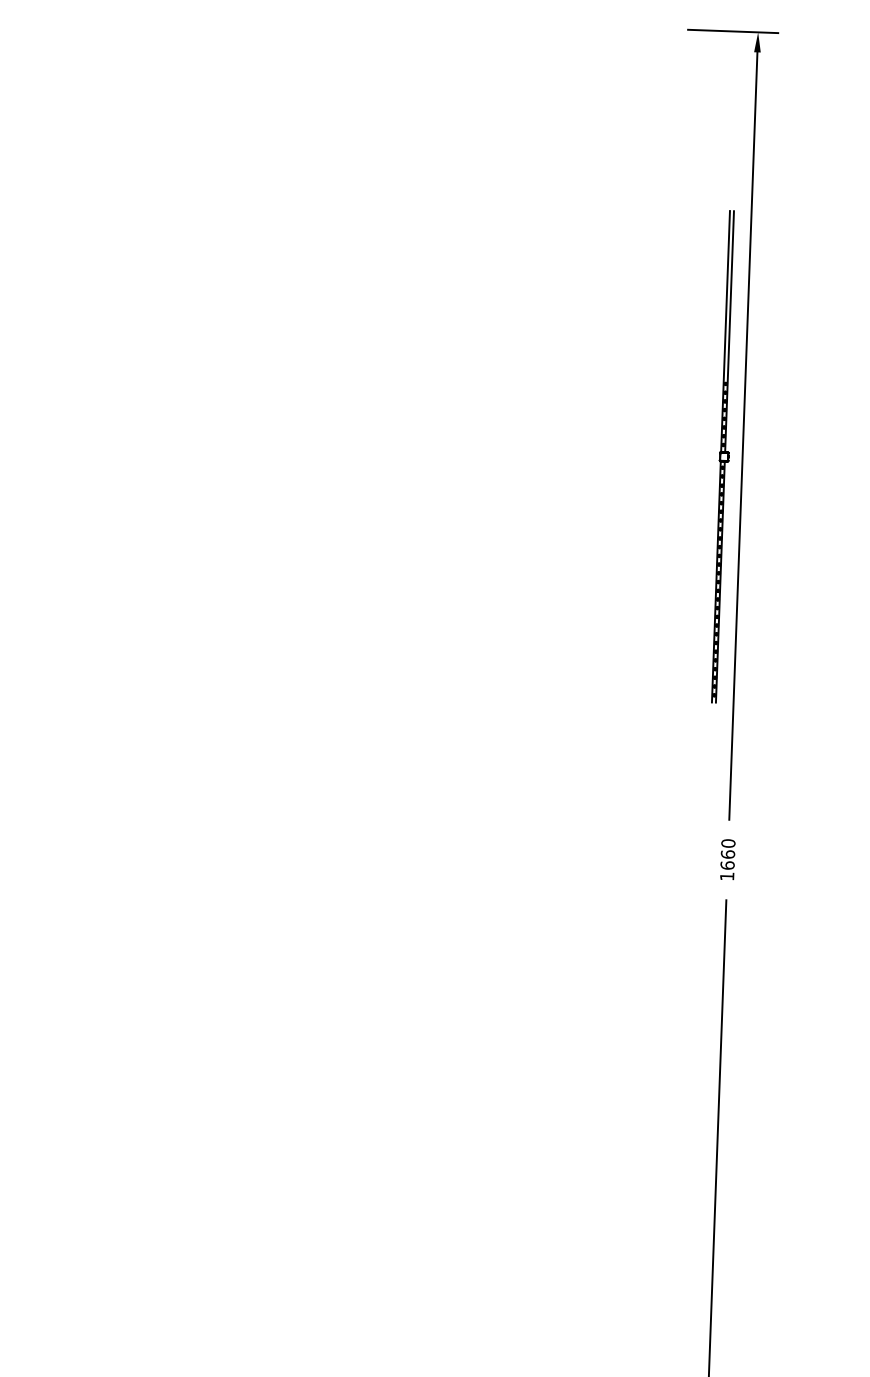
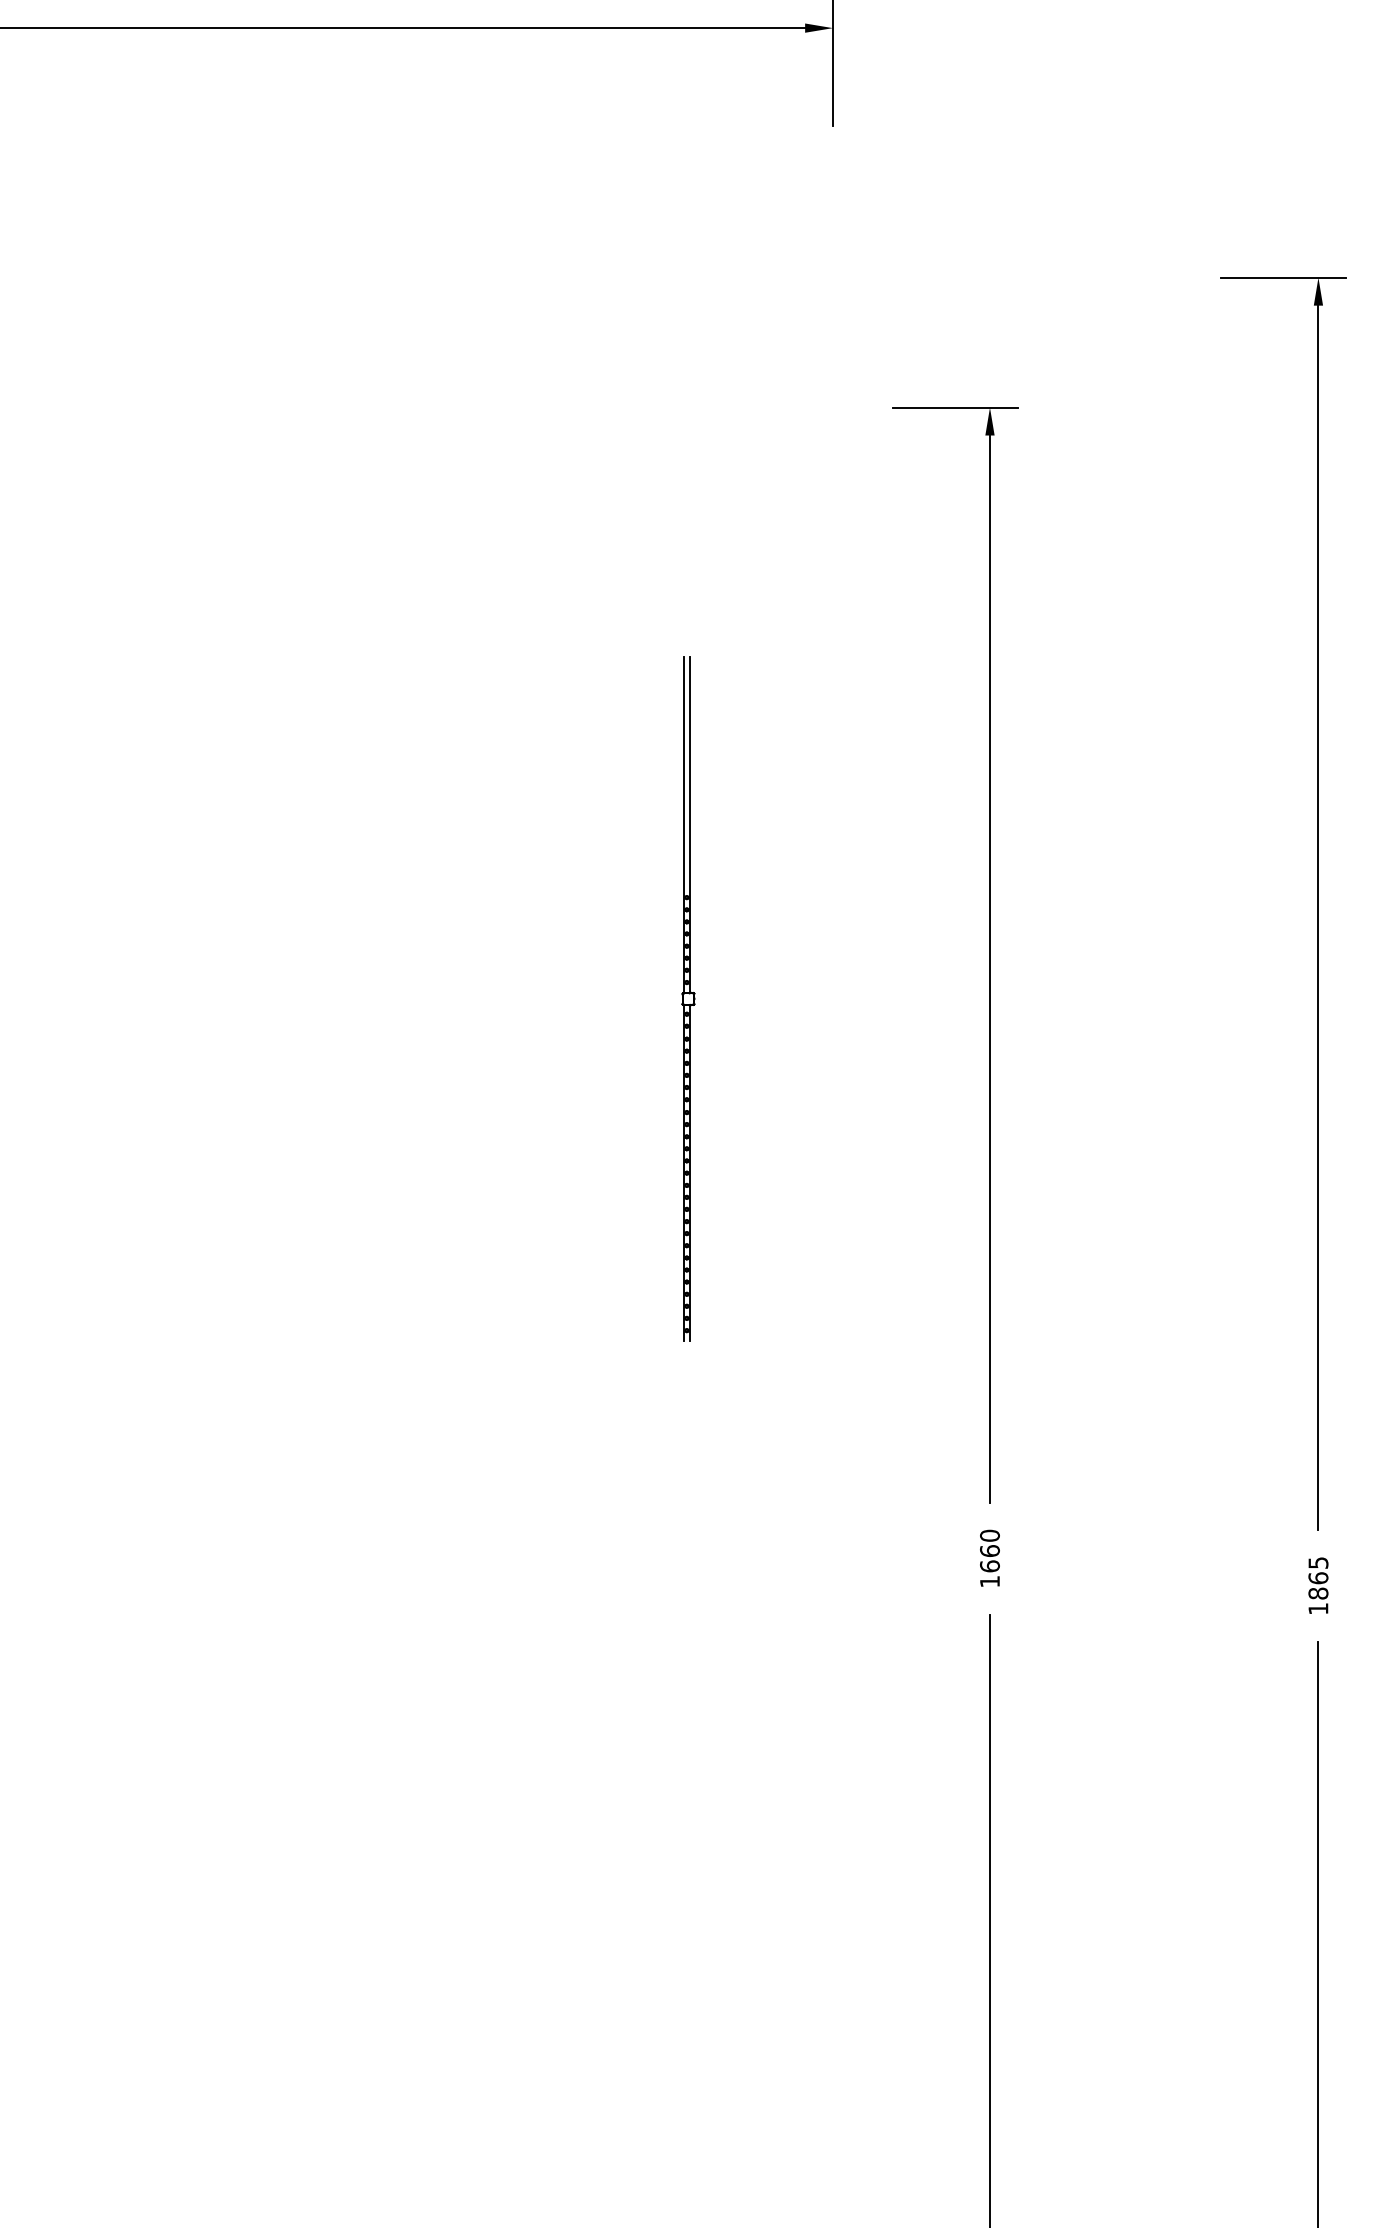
part: (724, 456) -> (688, 998), moved

